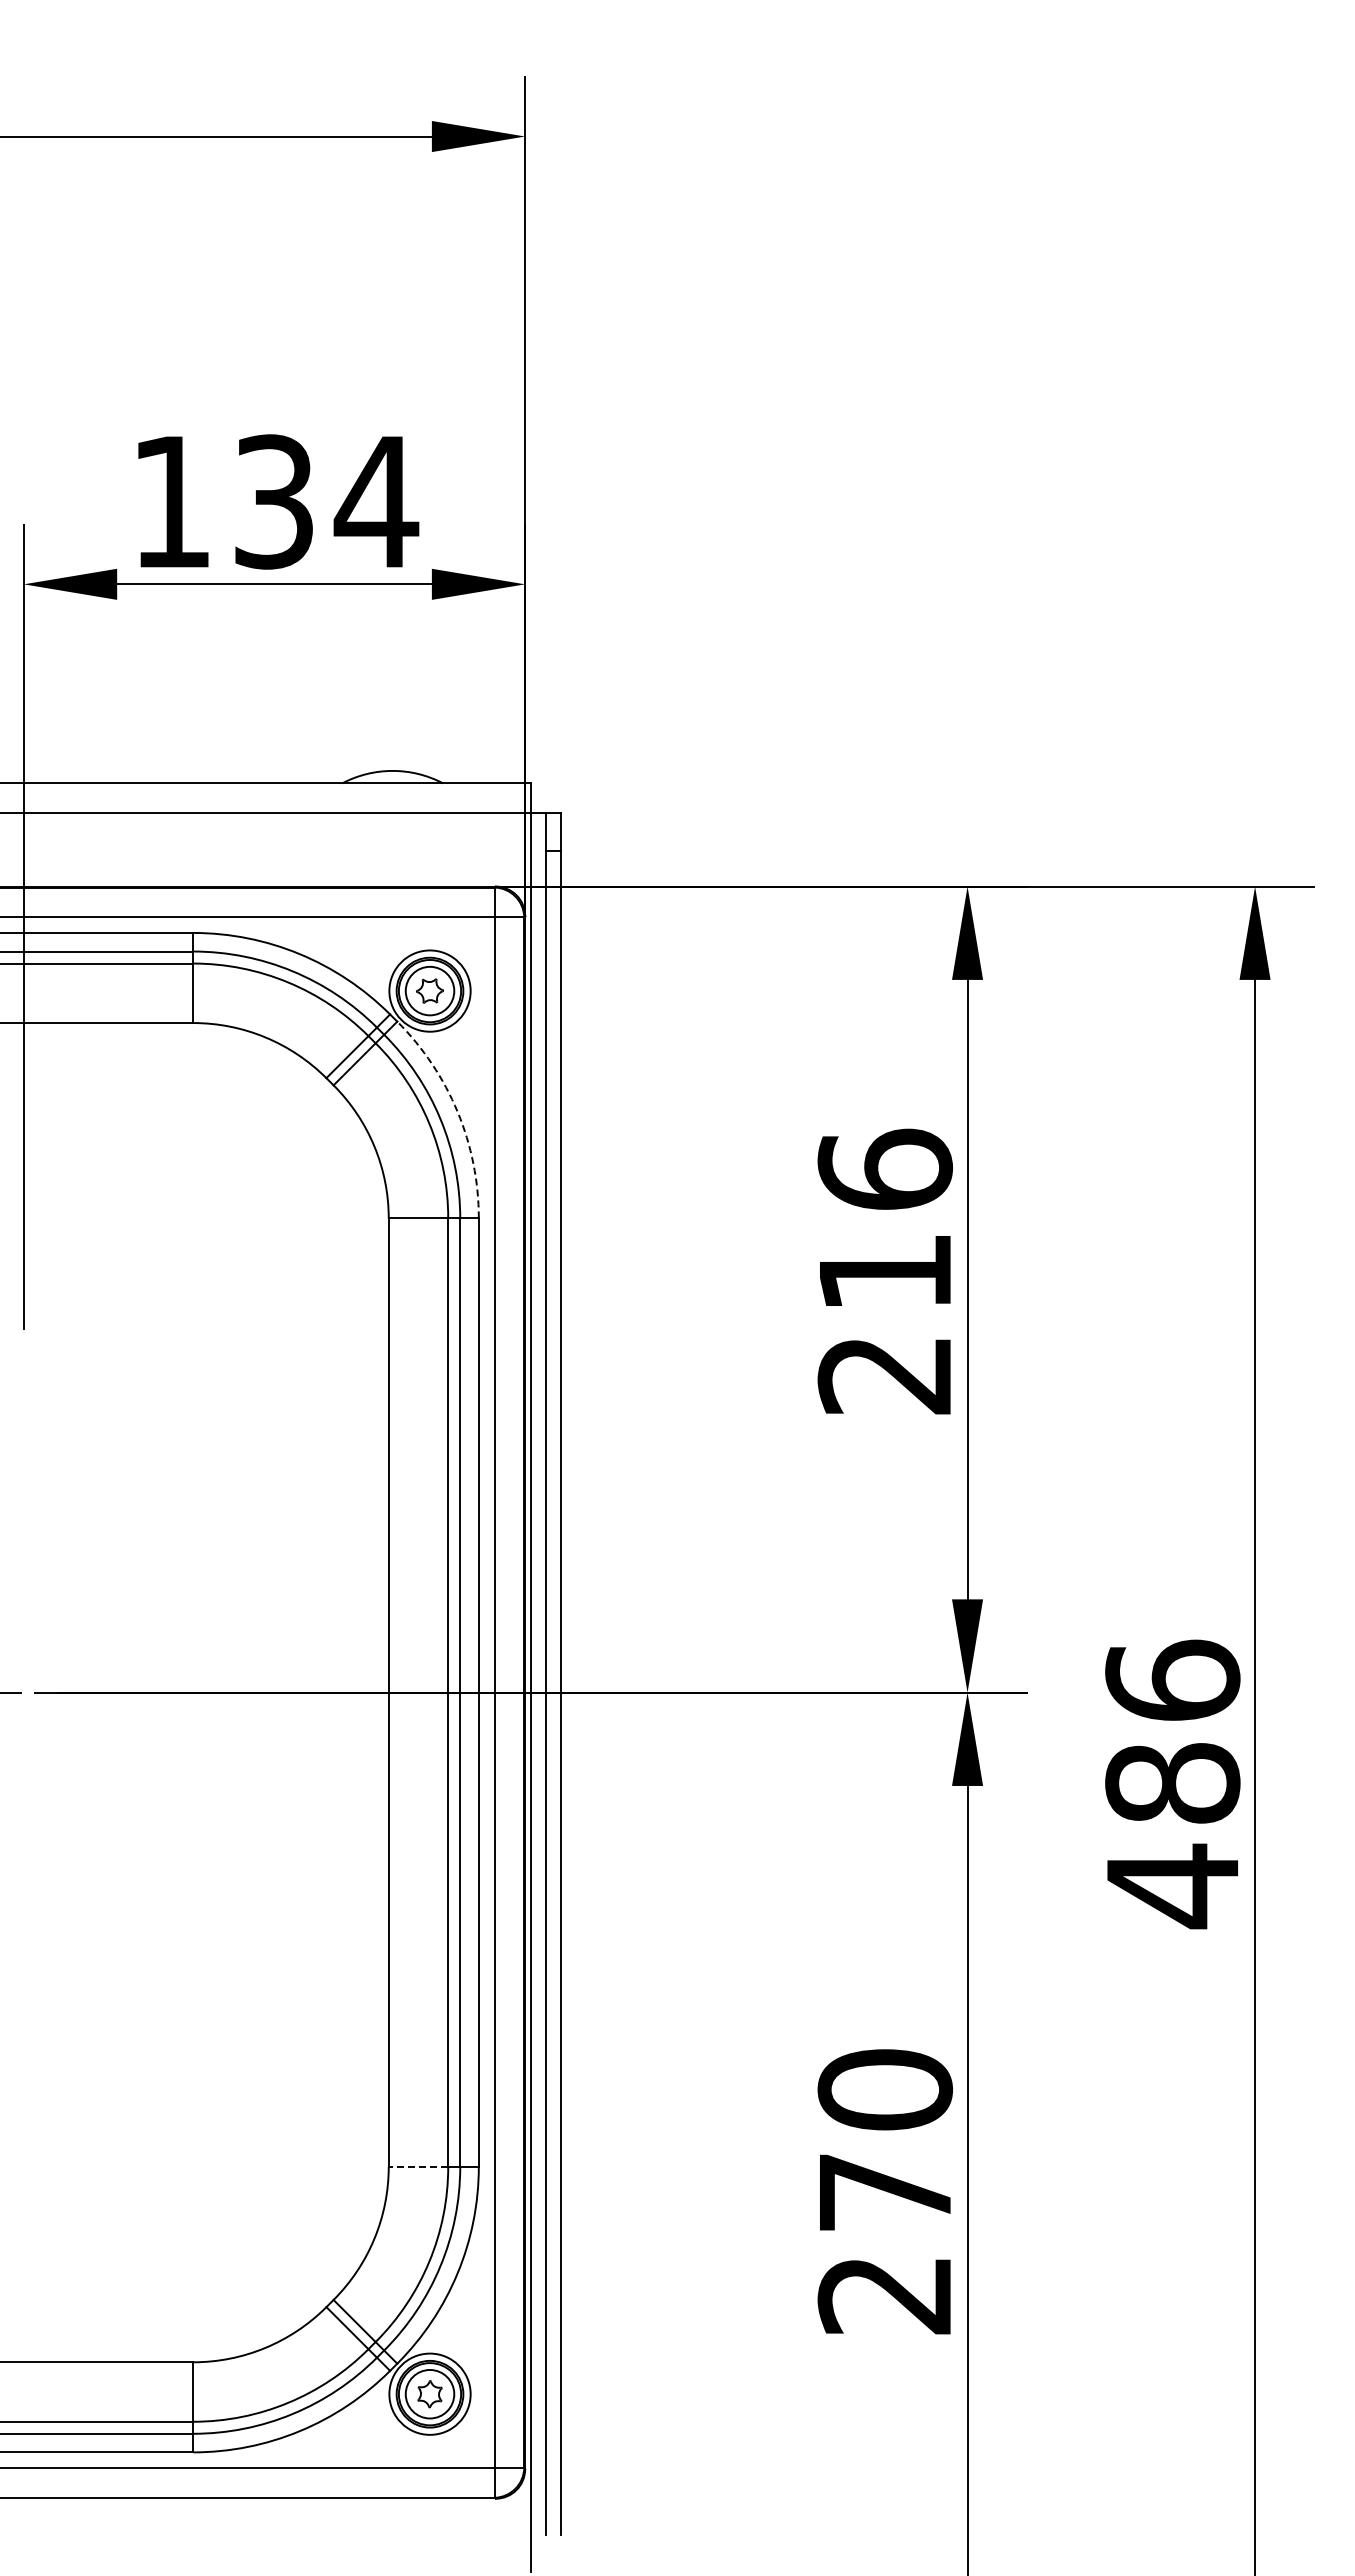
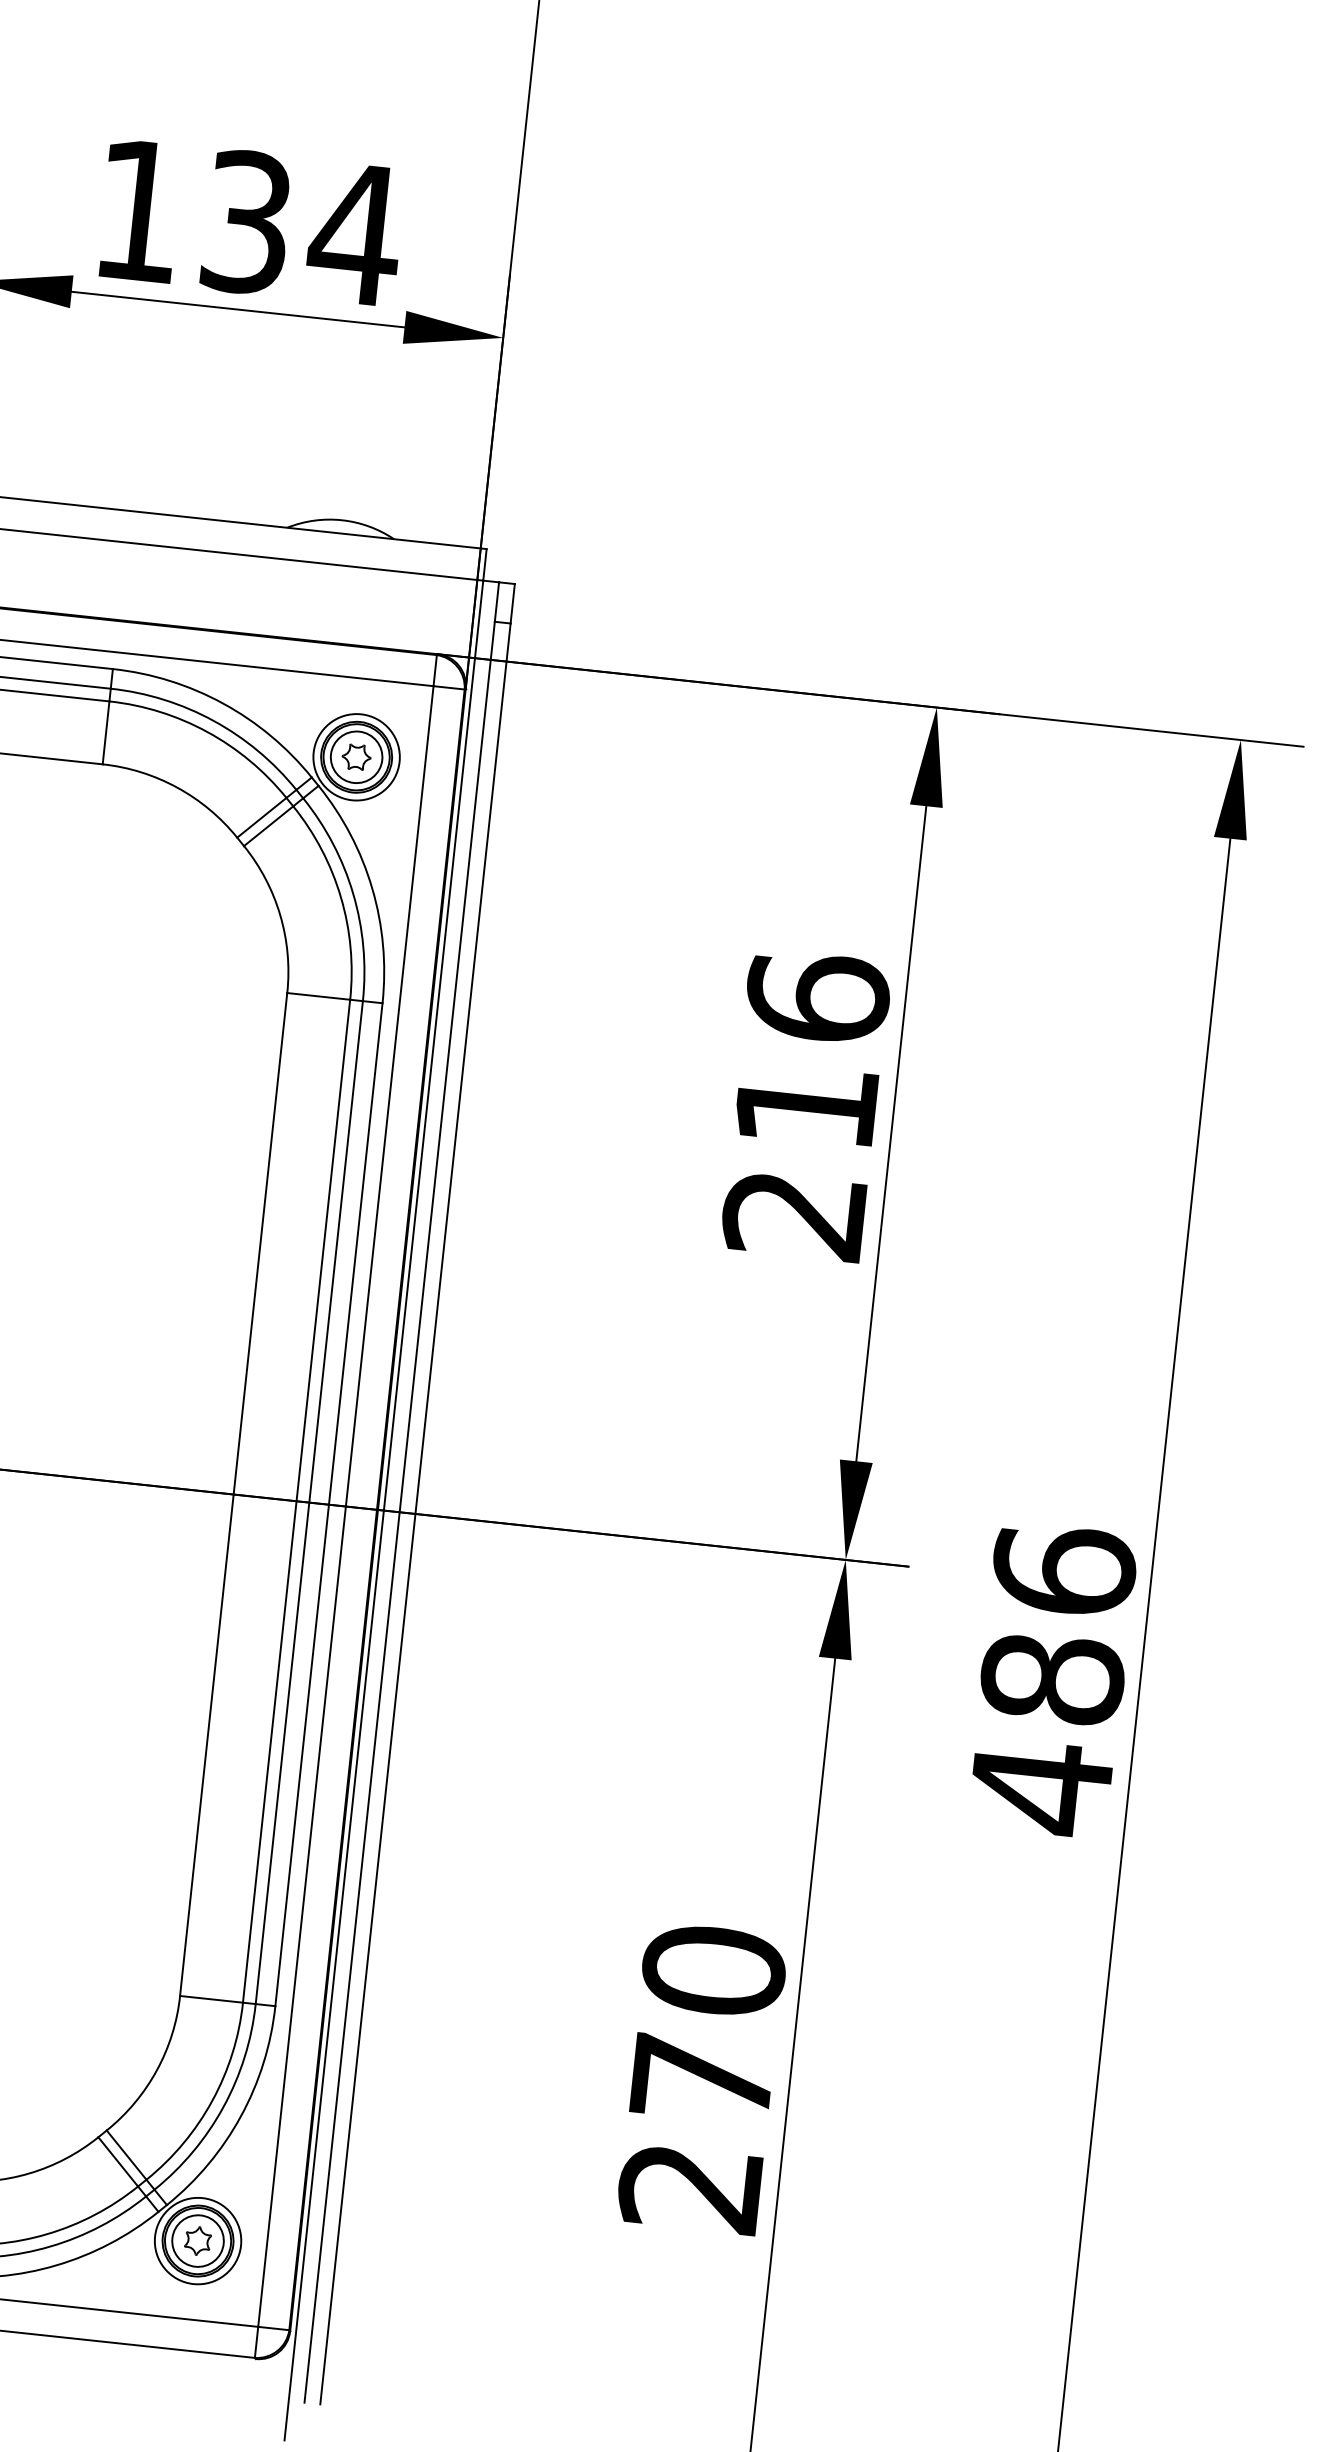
arc: (457, 1111) -> (372, 887), dashed -> solid
line: (418, 2166) -> (211, 1998), dashed -> solid

